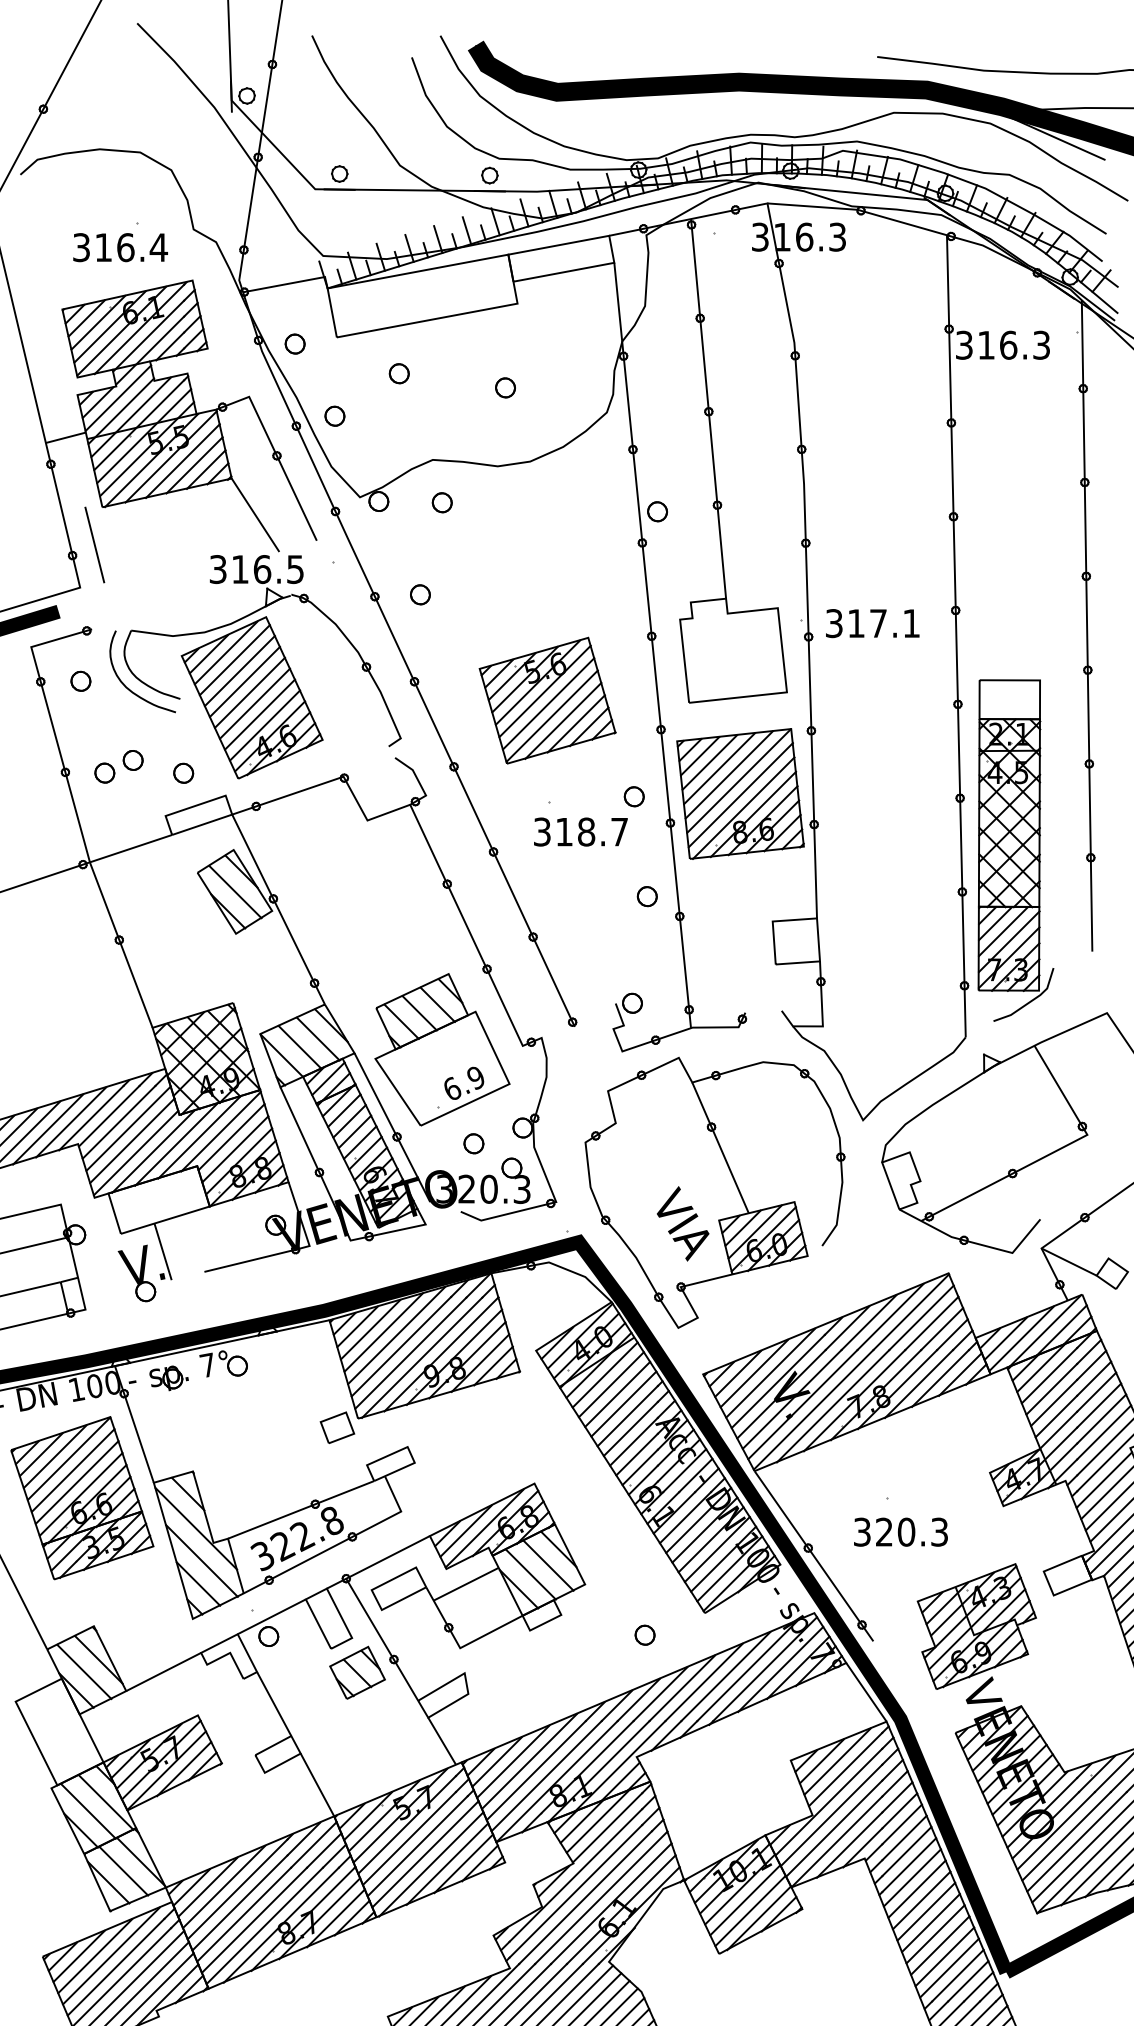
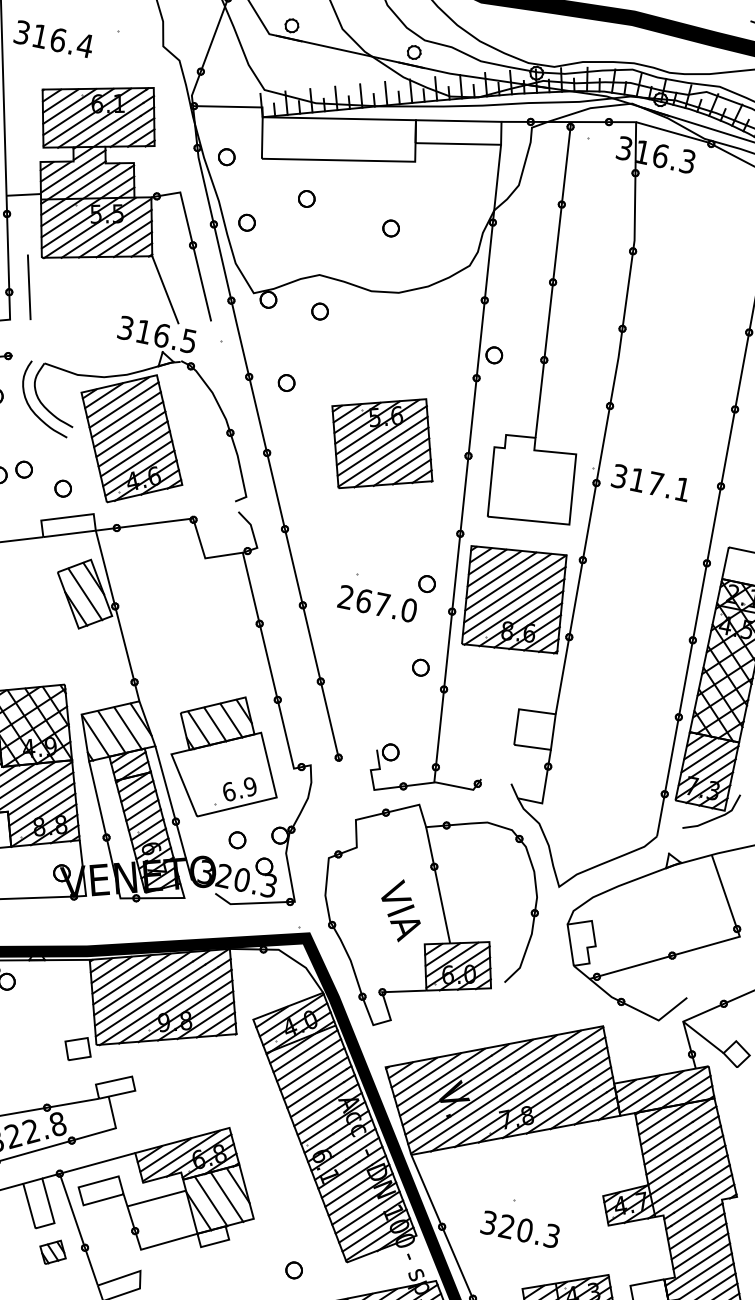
text: (120, 247) -> (53, 39), moved
part: (547, 700) -> (382, 443), moved
text: (581, 831) -> (378, 603), 318.7 -> 267.0
text: (682, 1223) -> (400, 910), moved
part: (357, 1672) -> (53, 1252), size x0.6

